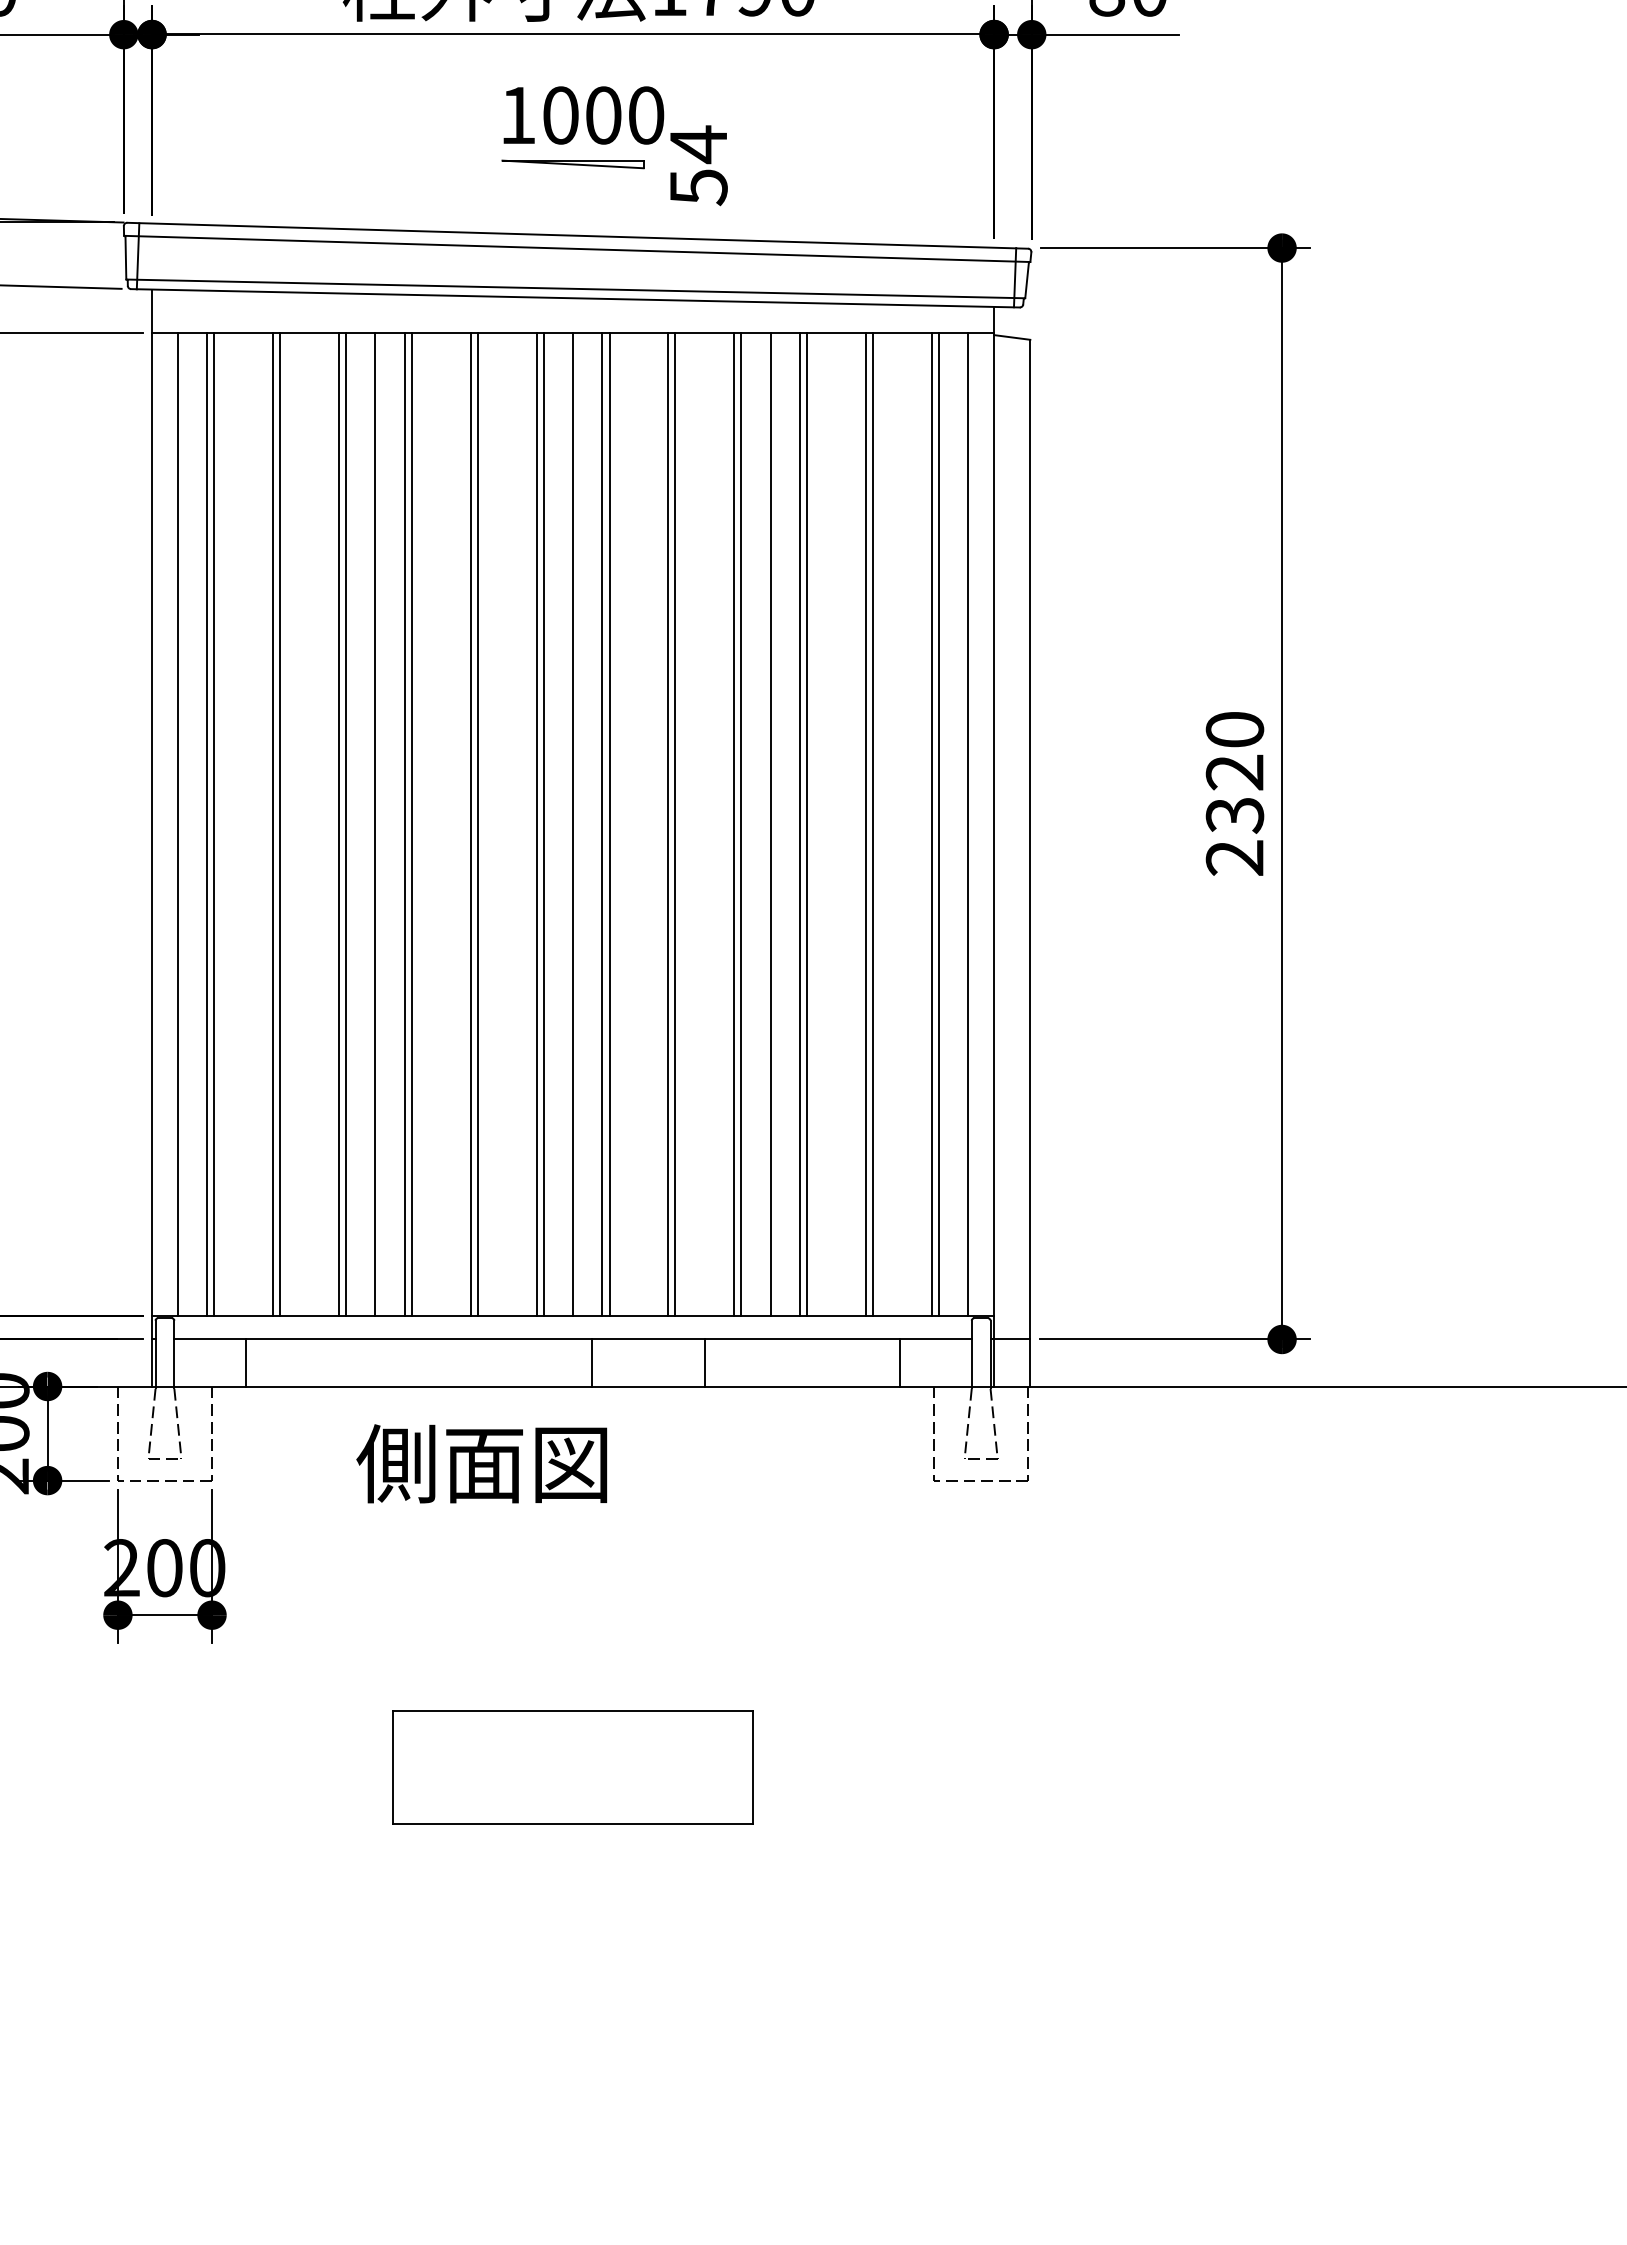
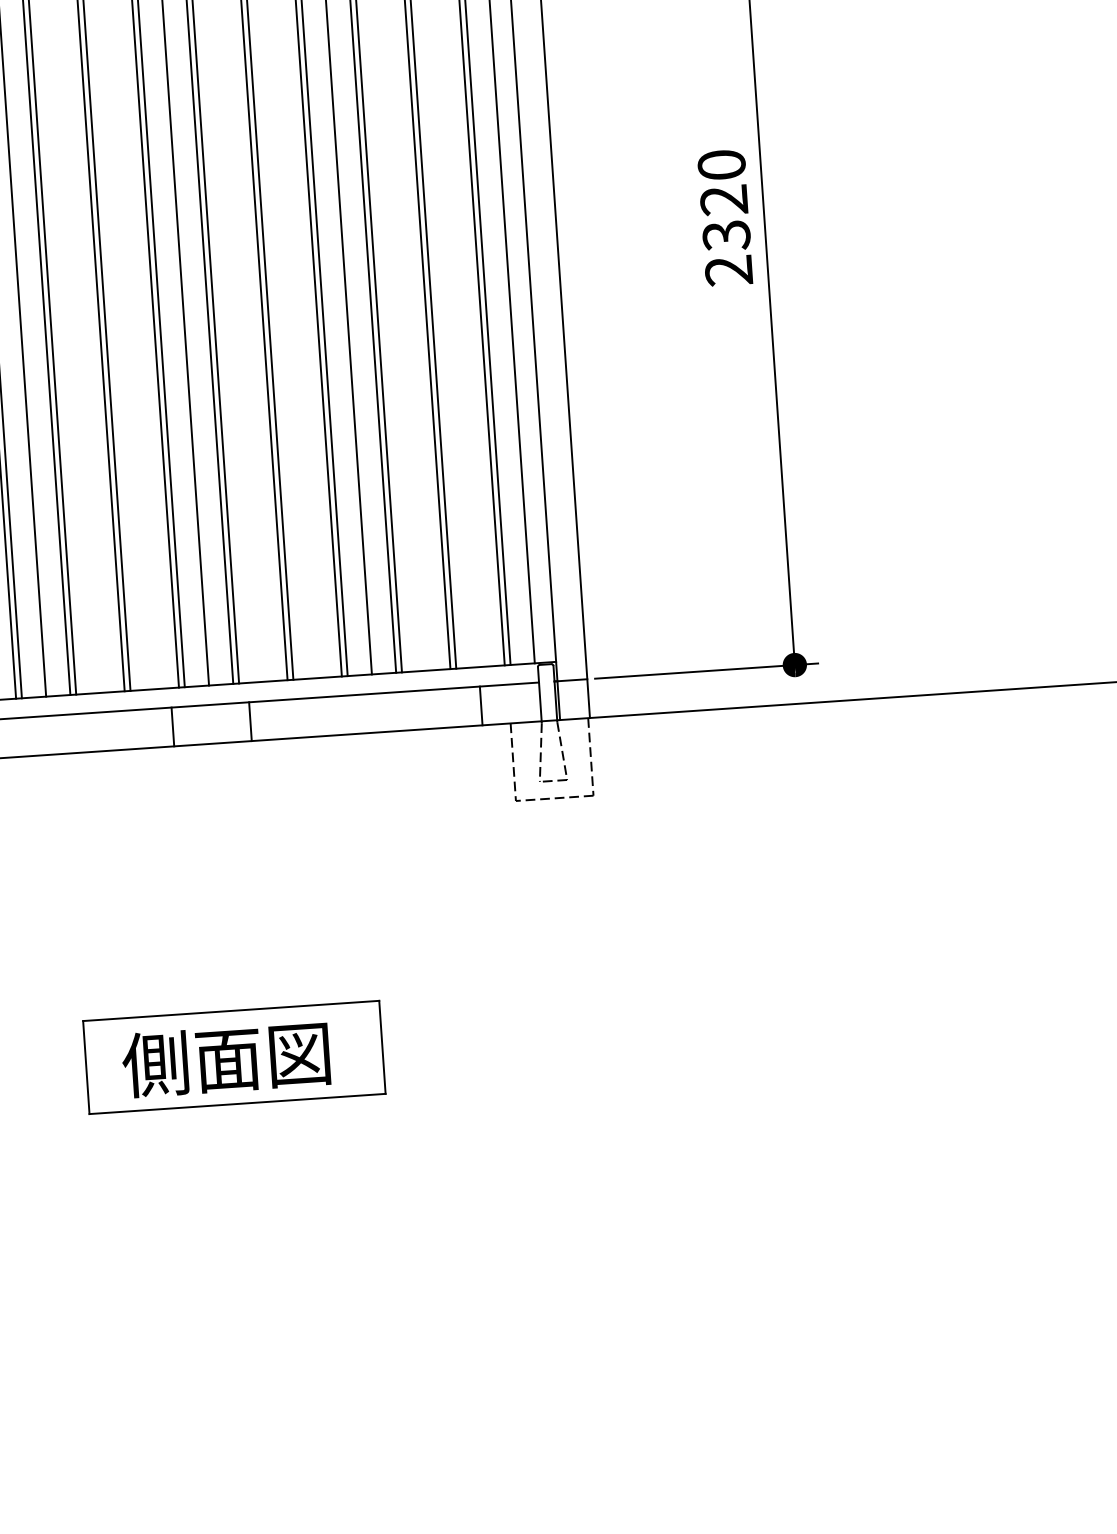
line: (592, 1362) -> (173, 726), moved
line: (705, 1362) -> (250, 721), moved
text: (481, 1463) -> (225, 1059), moved

